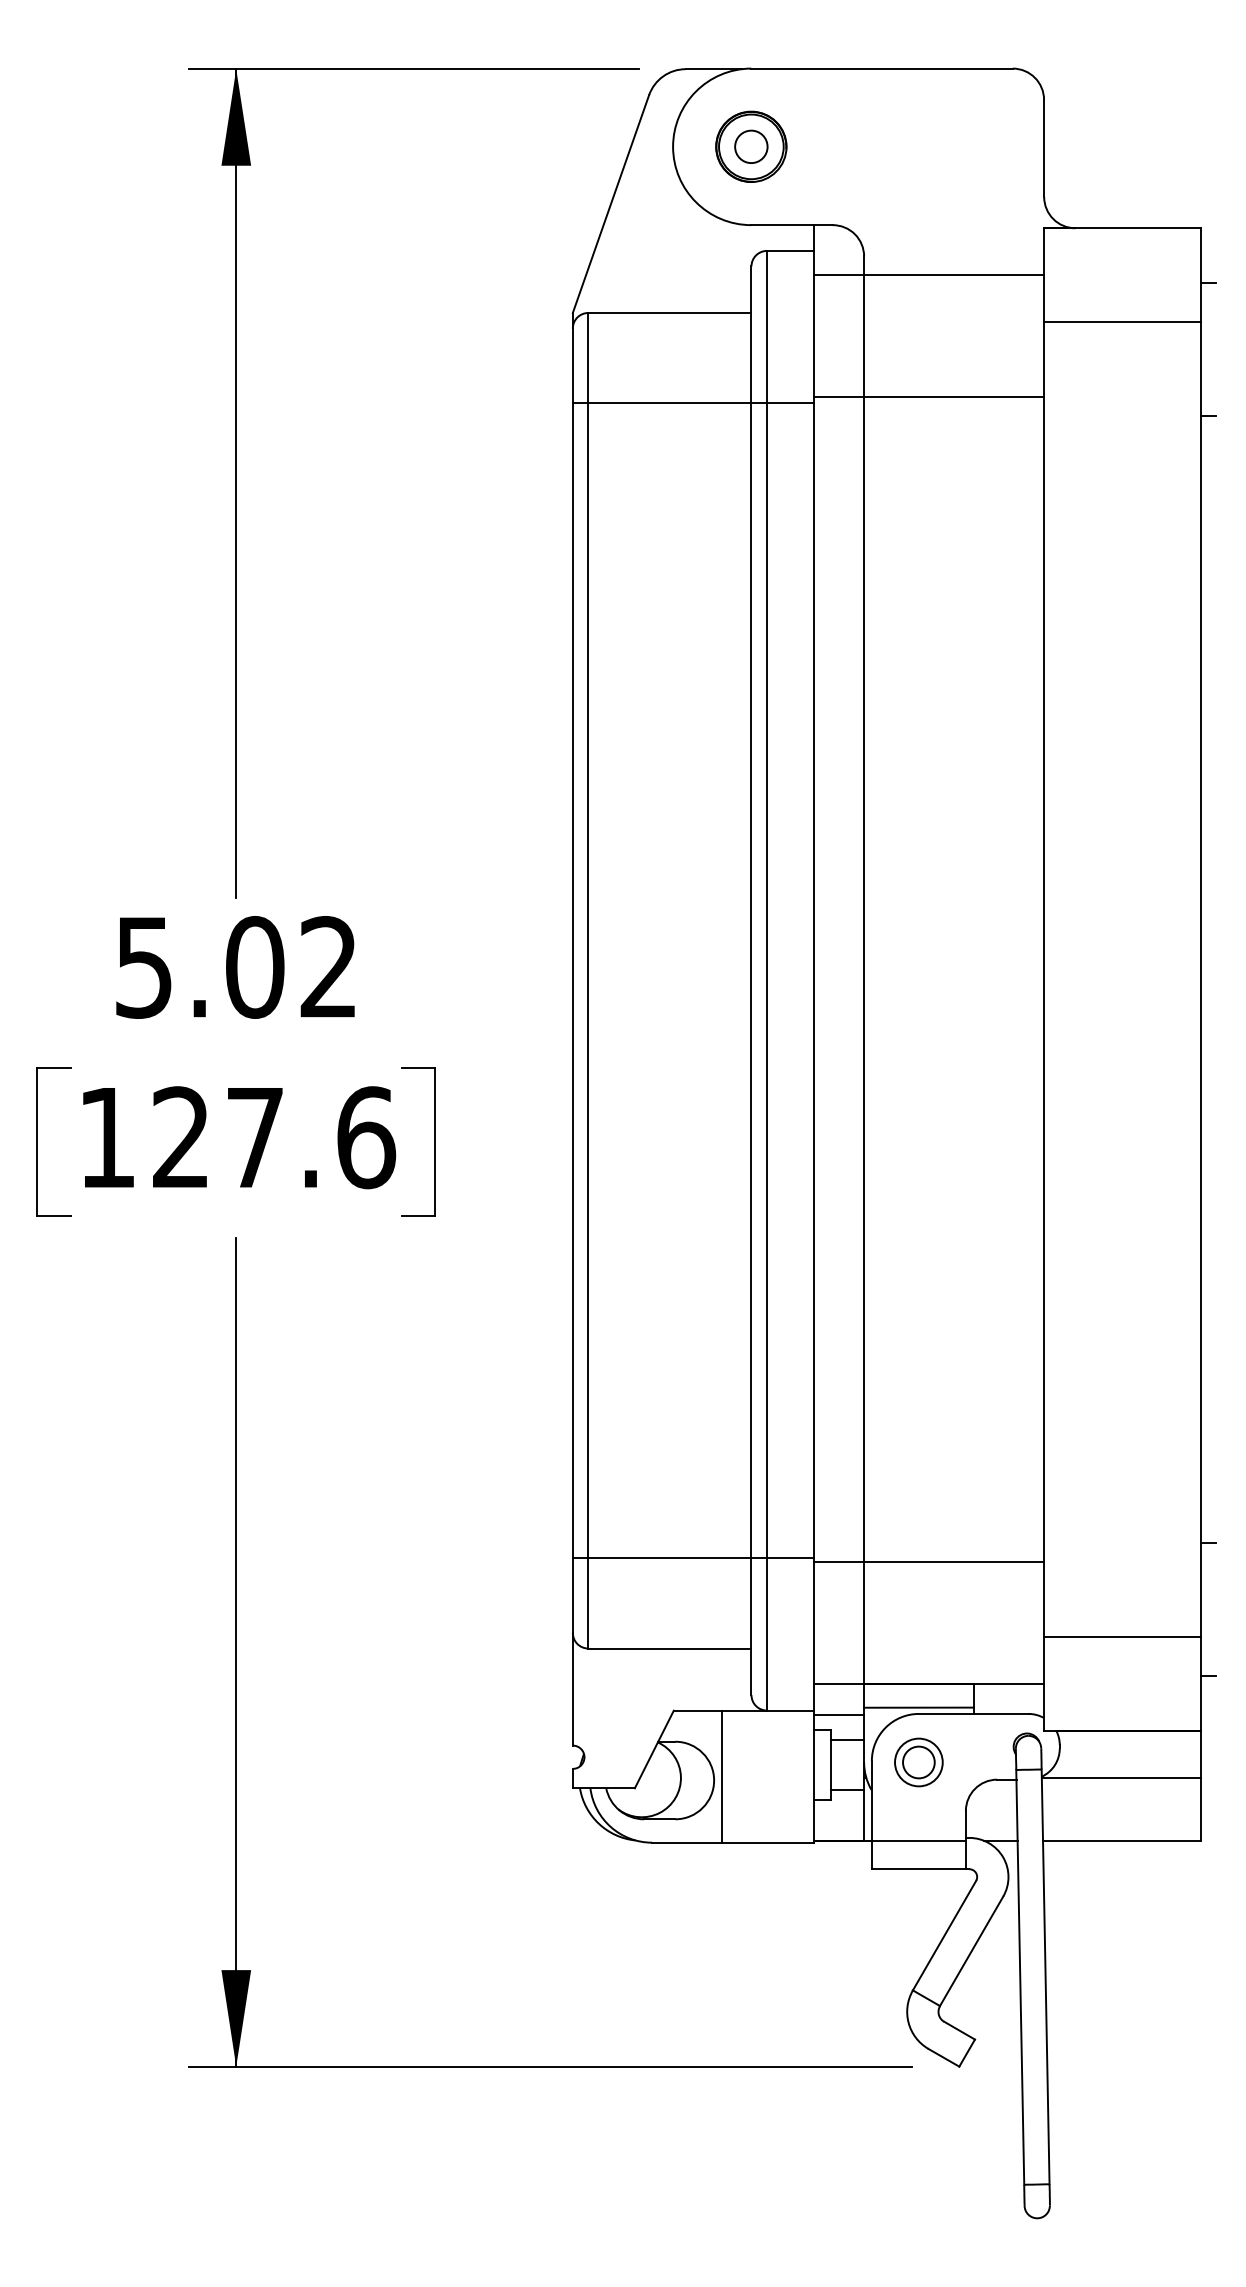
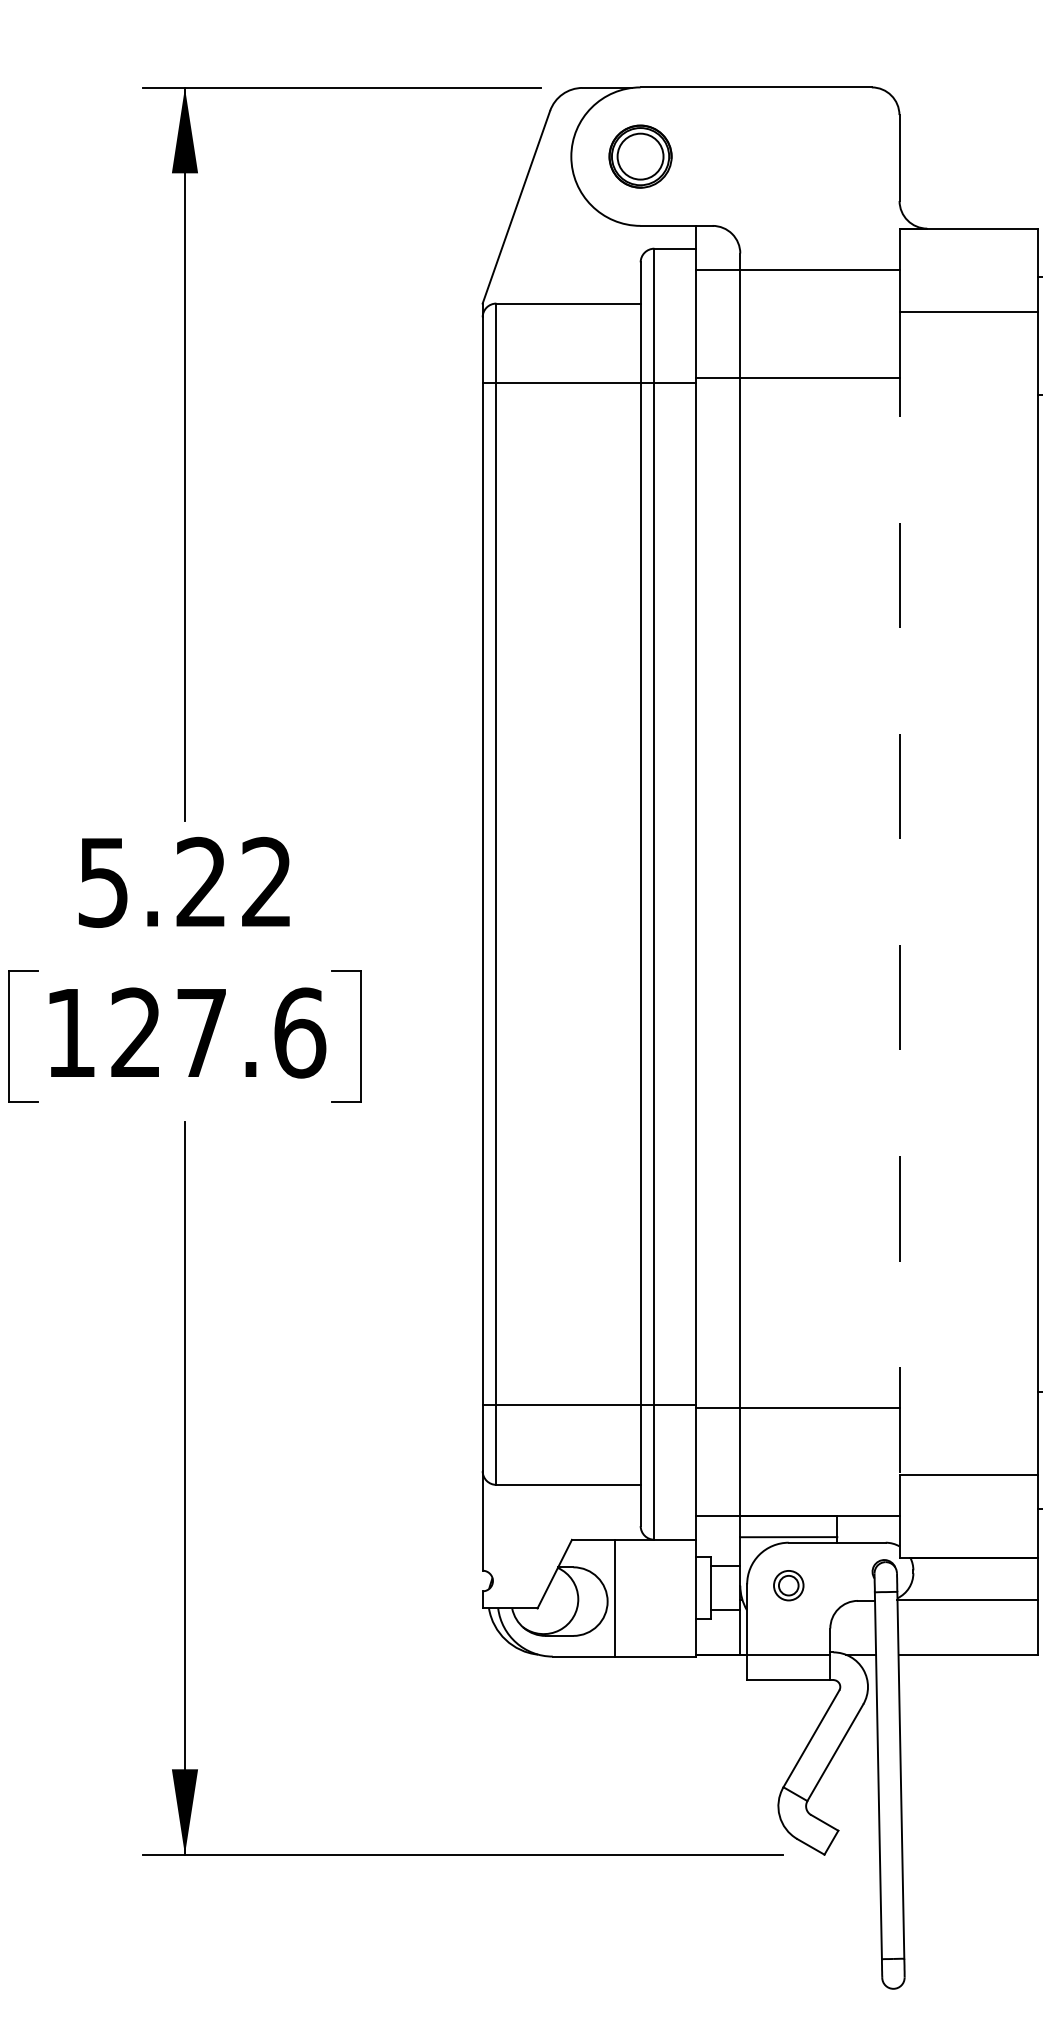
circle: (751, 146) -> (640, 156), size x1.6
text: (255, 967) -> (201, 882), 5.02 -> 5.22
line: (1044, 979) -> (899, 893), solid -> dashed
line: (838, 1715) -> (717, 1544), removed
part: (918, 1762) -> (788, 1585), size x0.7

